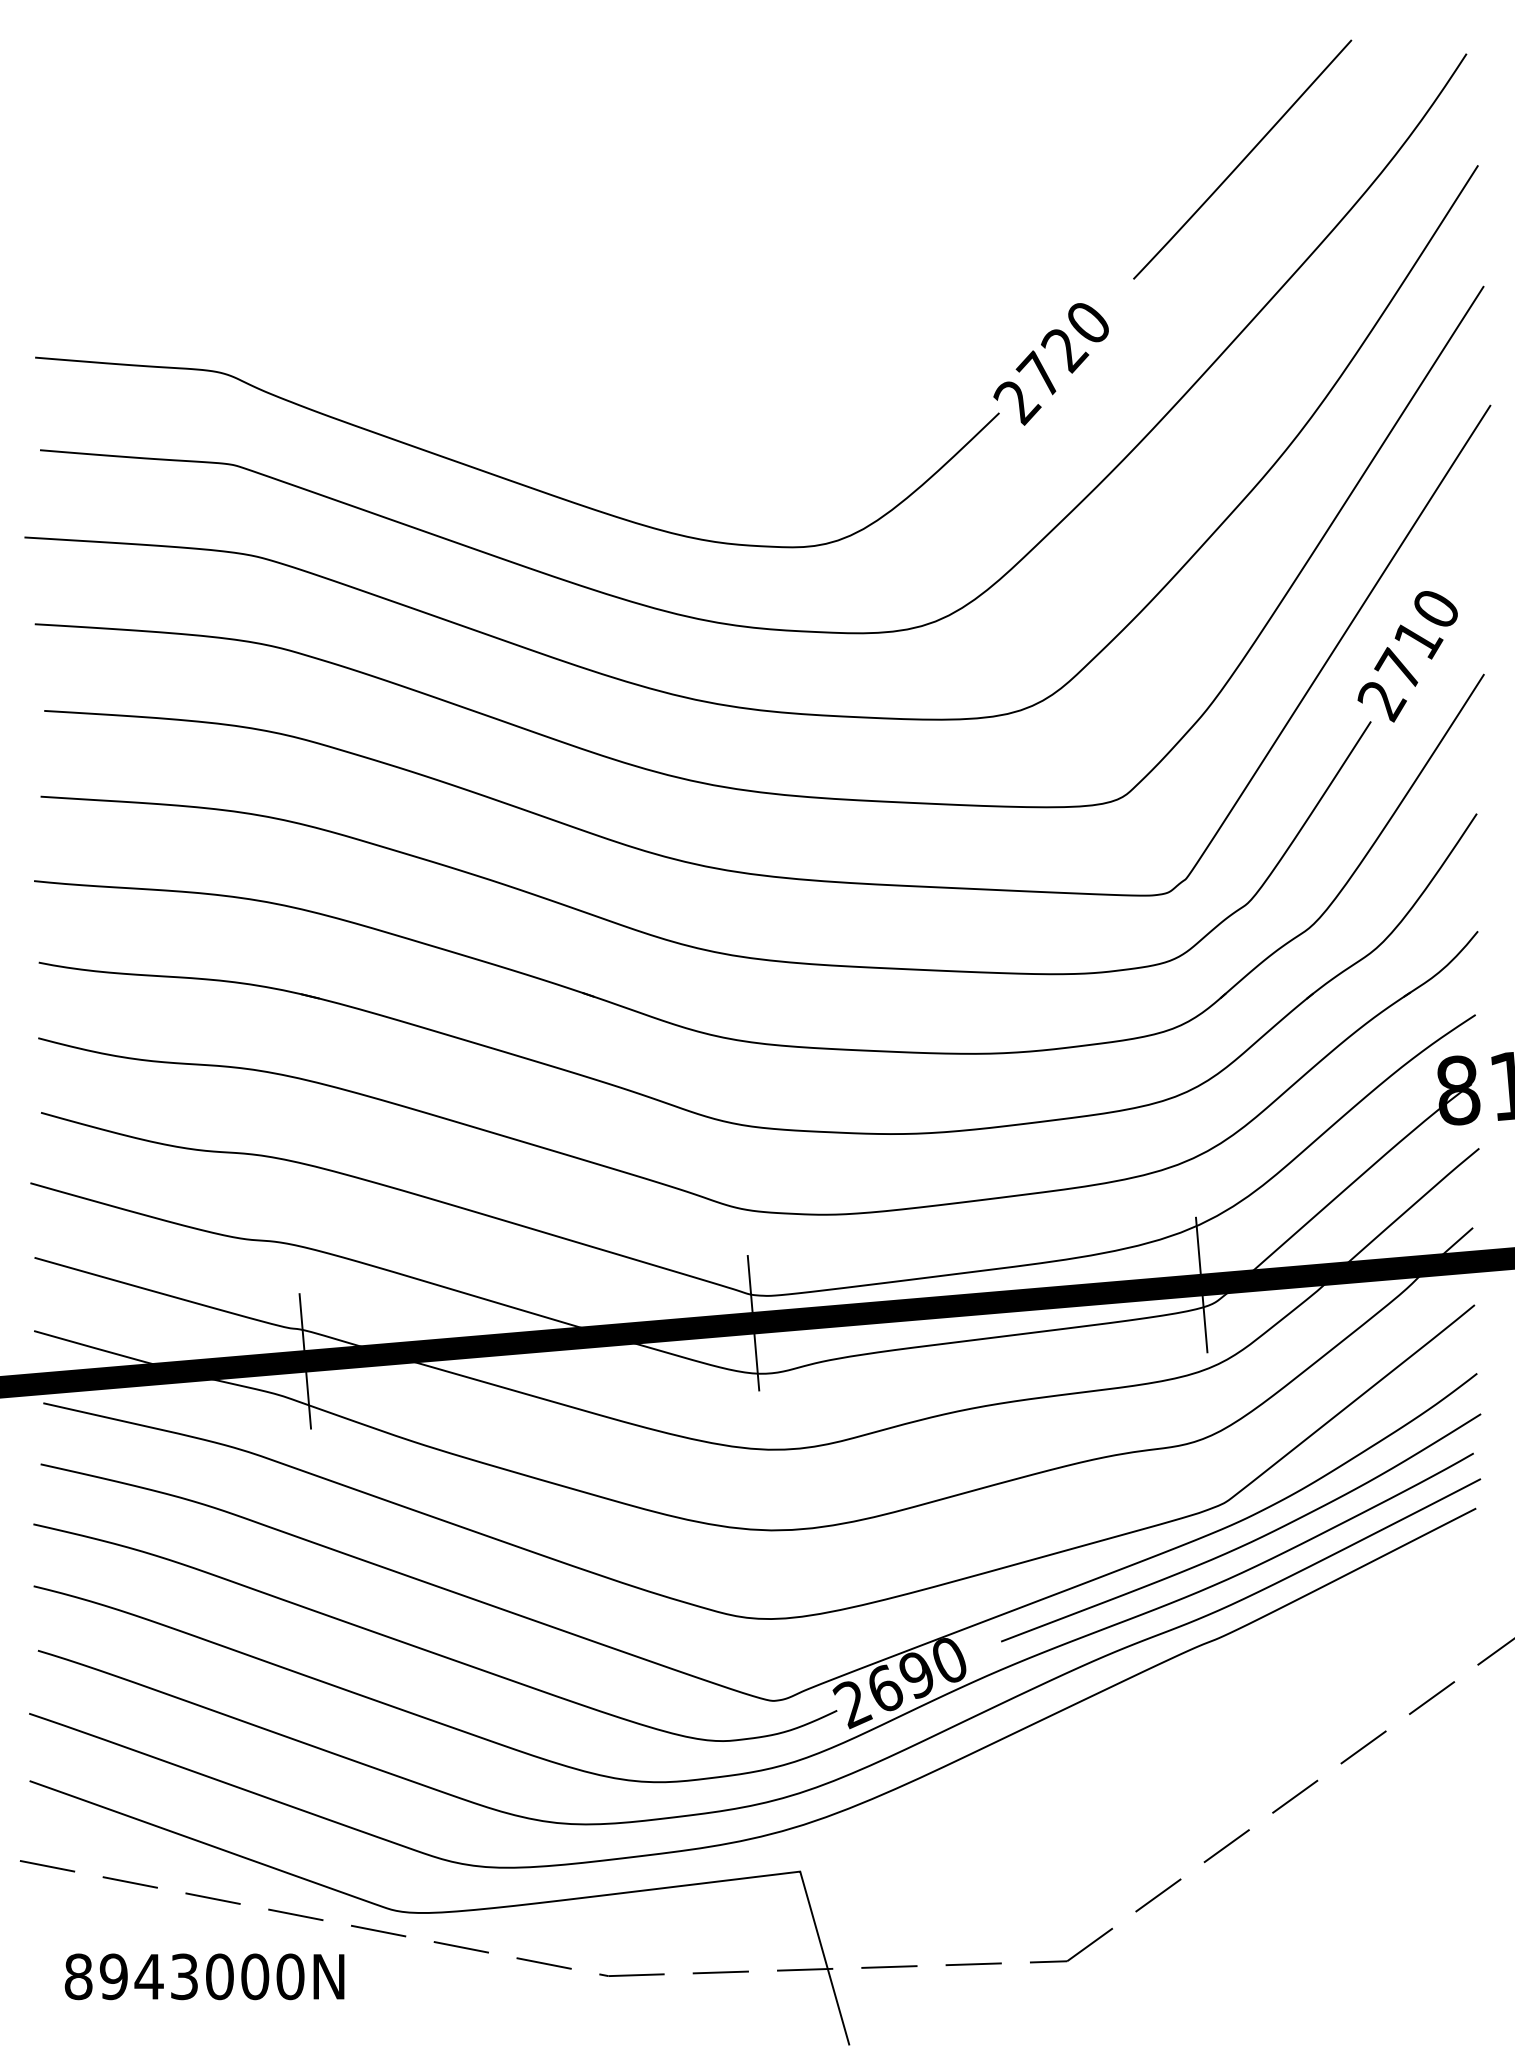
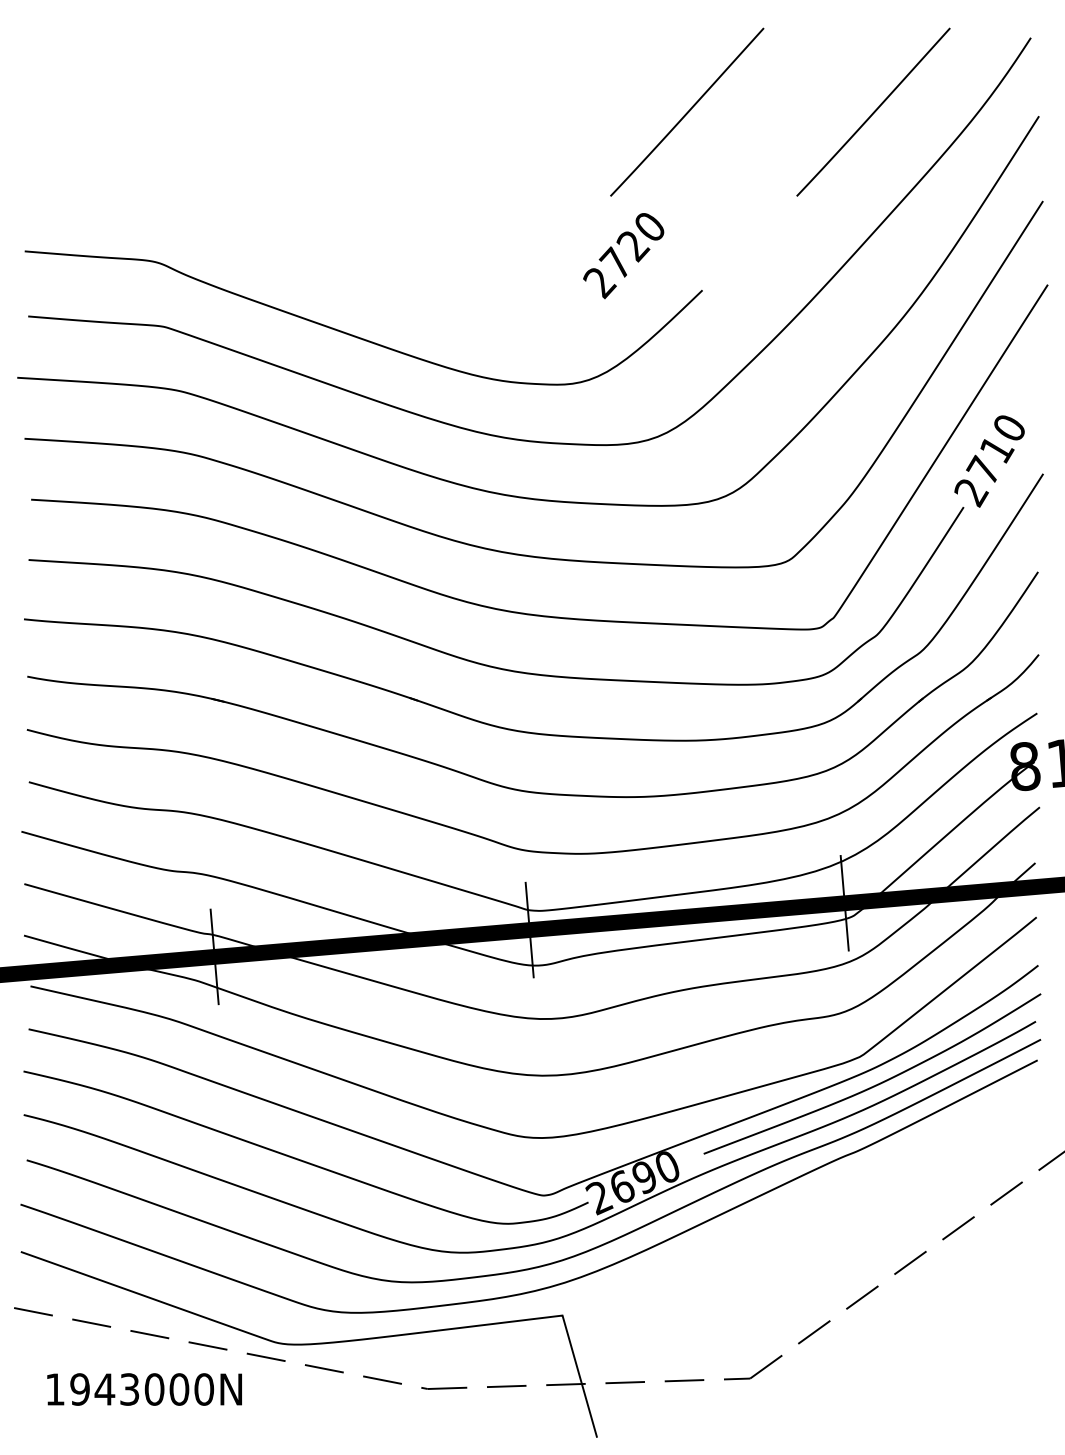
curve: (977, 159) -> (687, 112), added
text: (1050, 364) -> (623, 256), moved
text: (78, 1976) -> (55, 1389), 8943000N -> 1943000N

